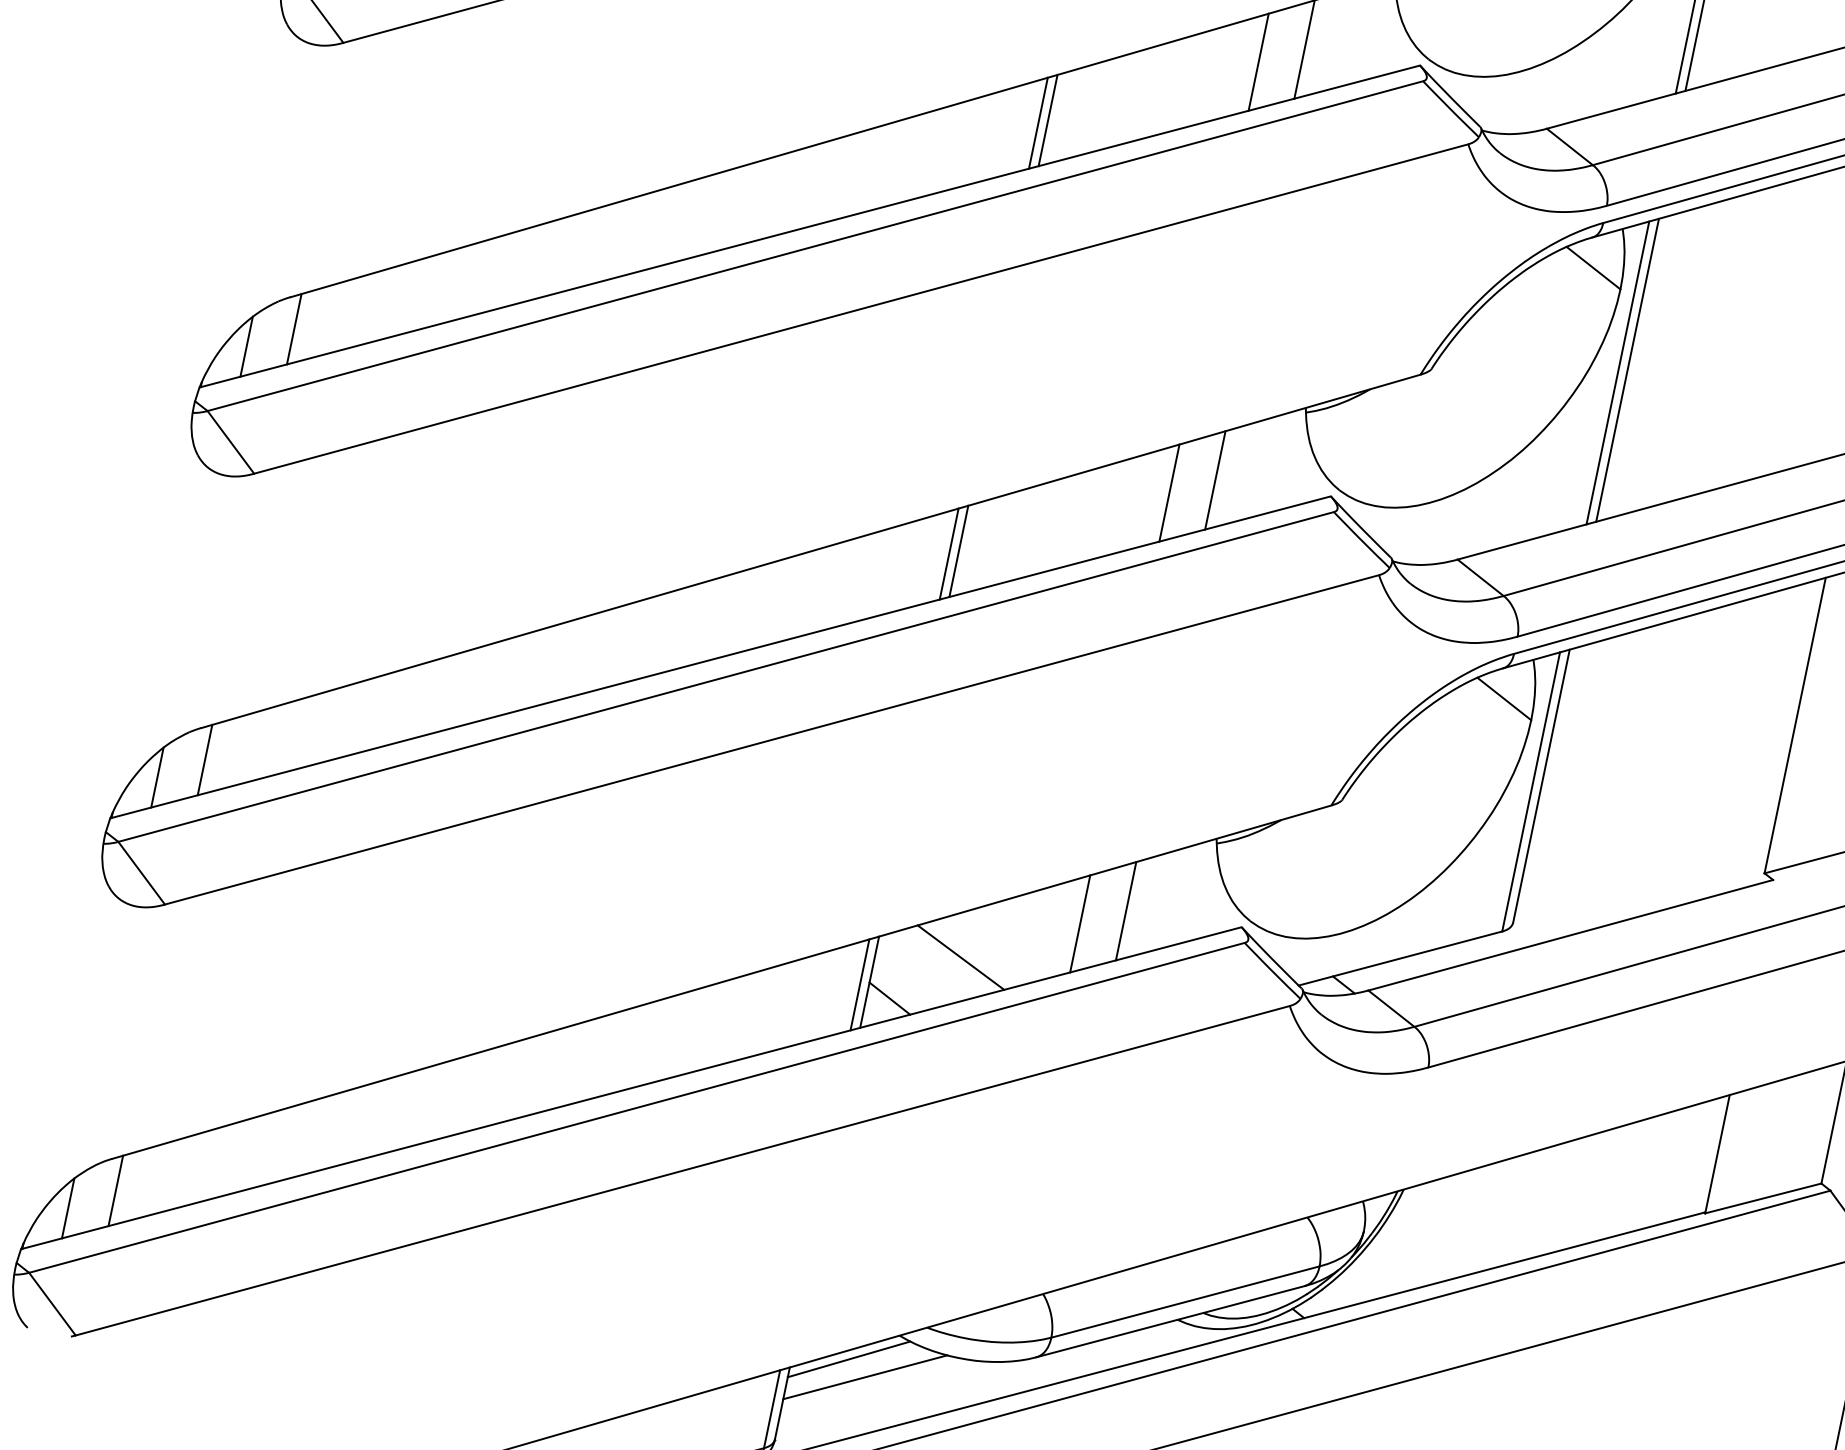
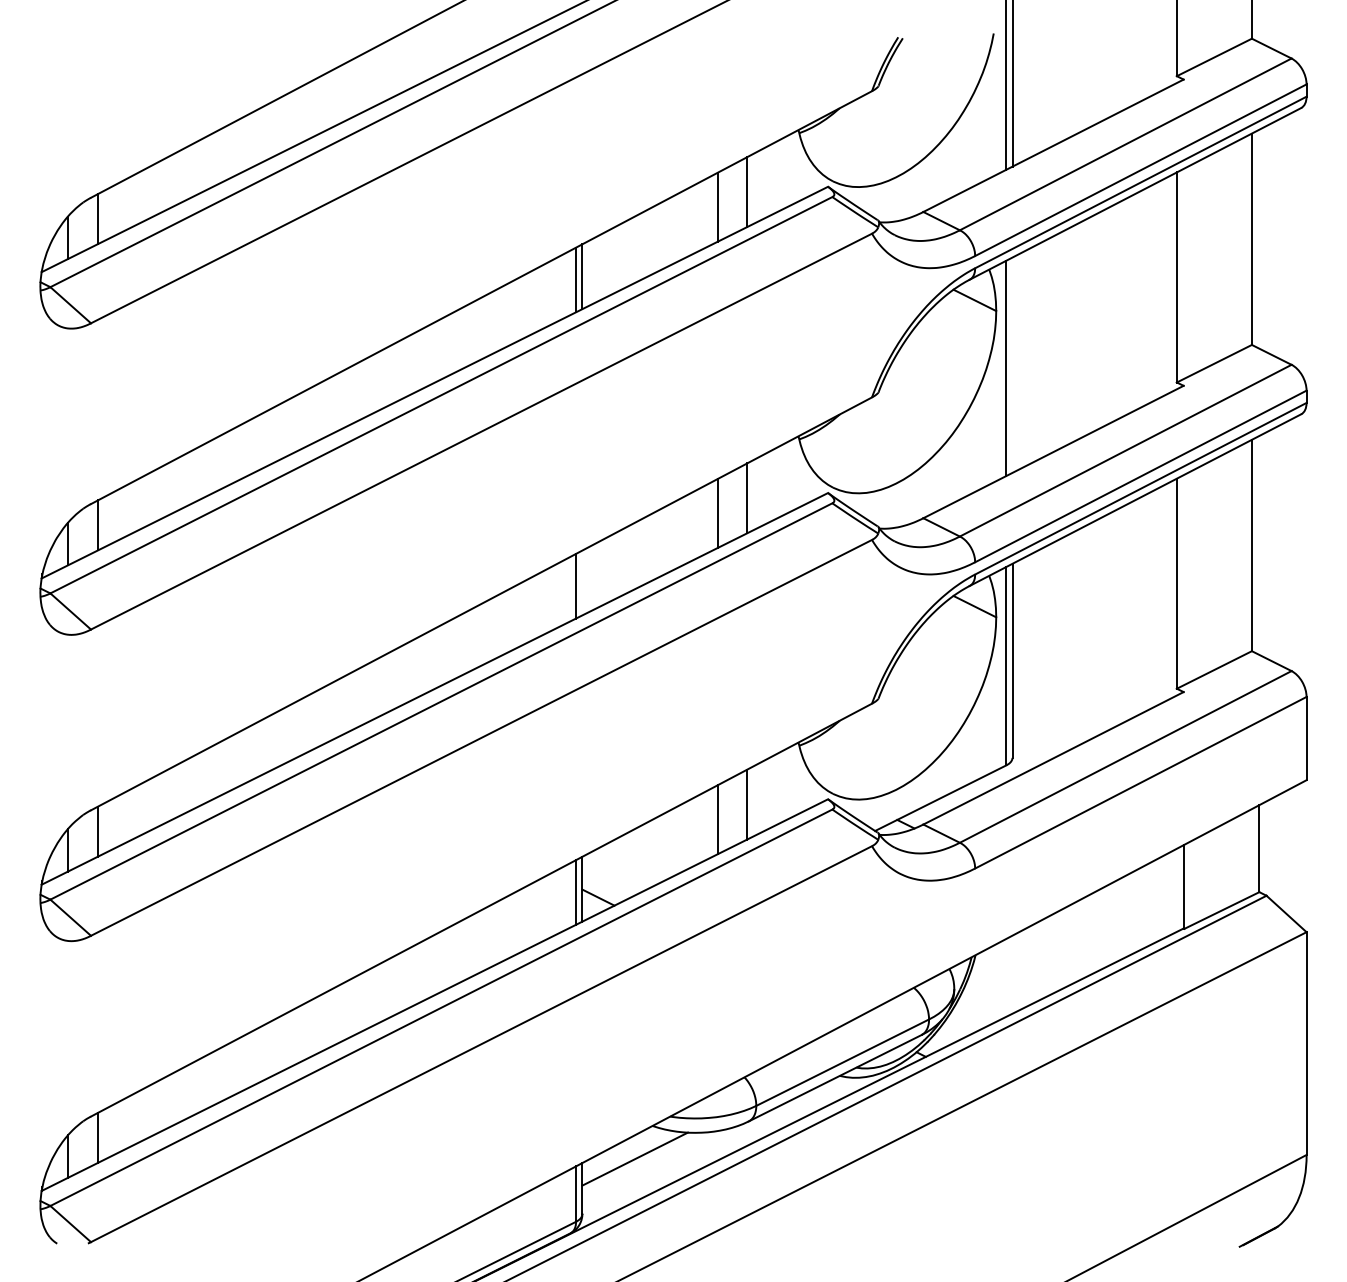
line: (1627, 369) -> (1012, 364), removed
line: (959, 550) -> (582, 582), removed
line: (961, 957) -> (641, 859), removed
line: (849, 1359) -> (621, 1149), removed

